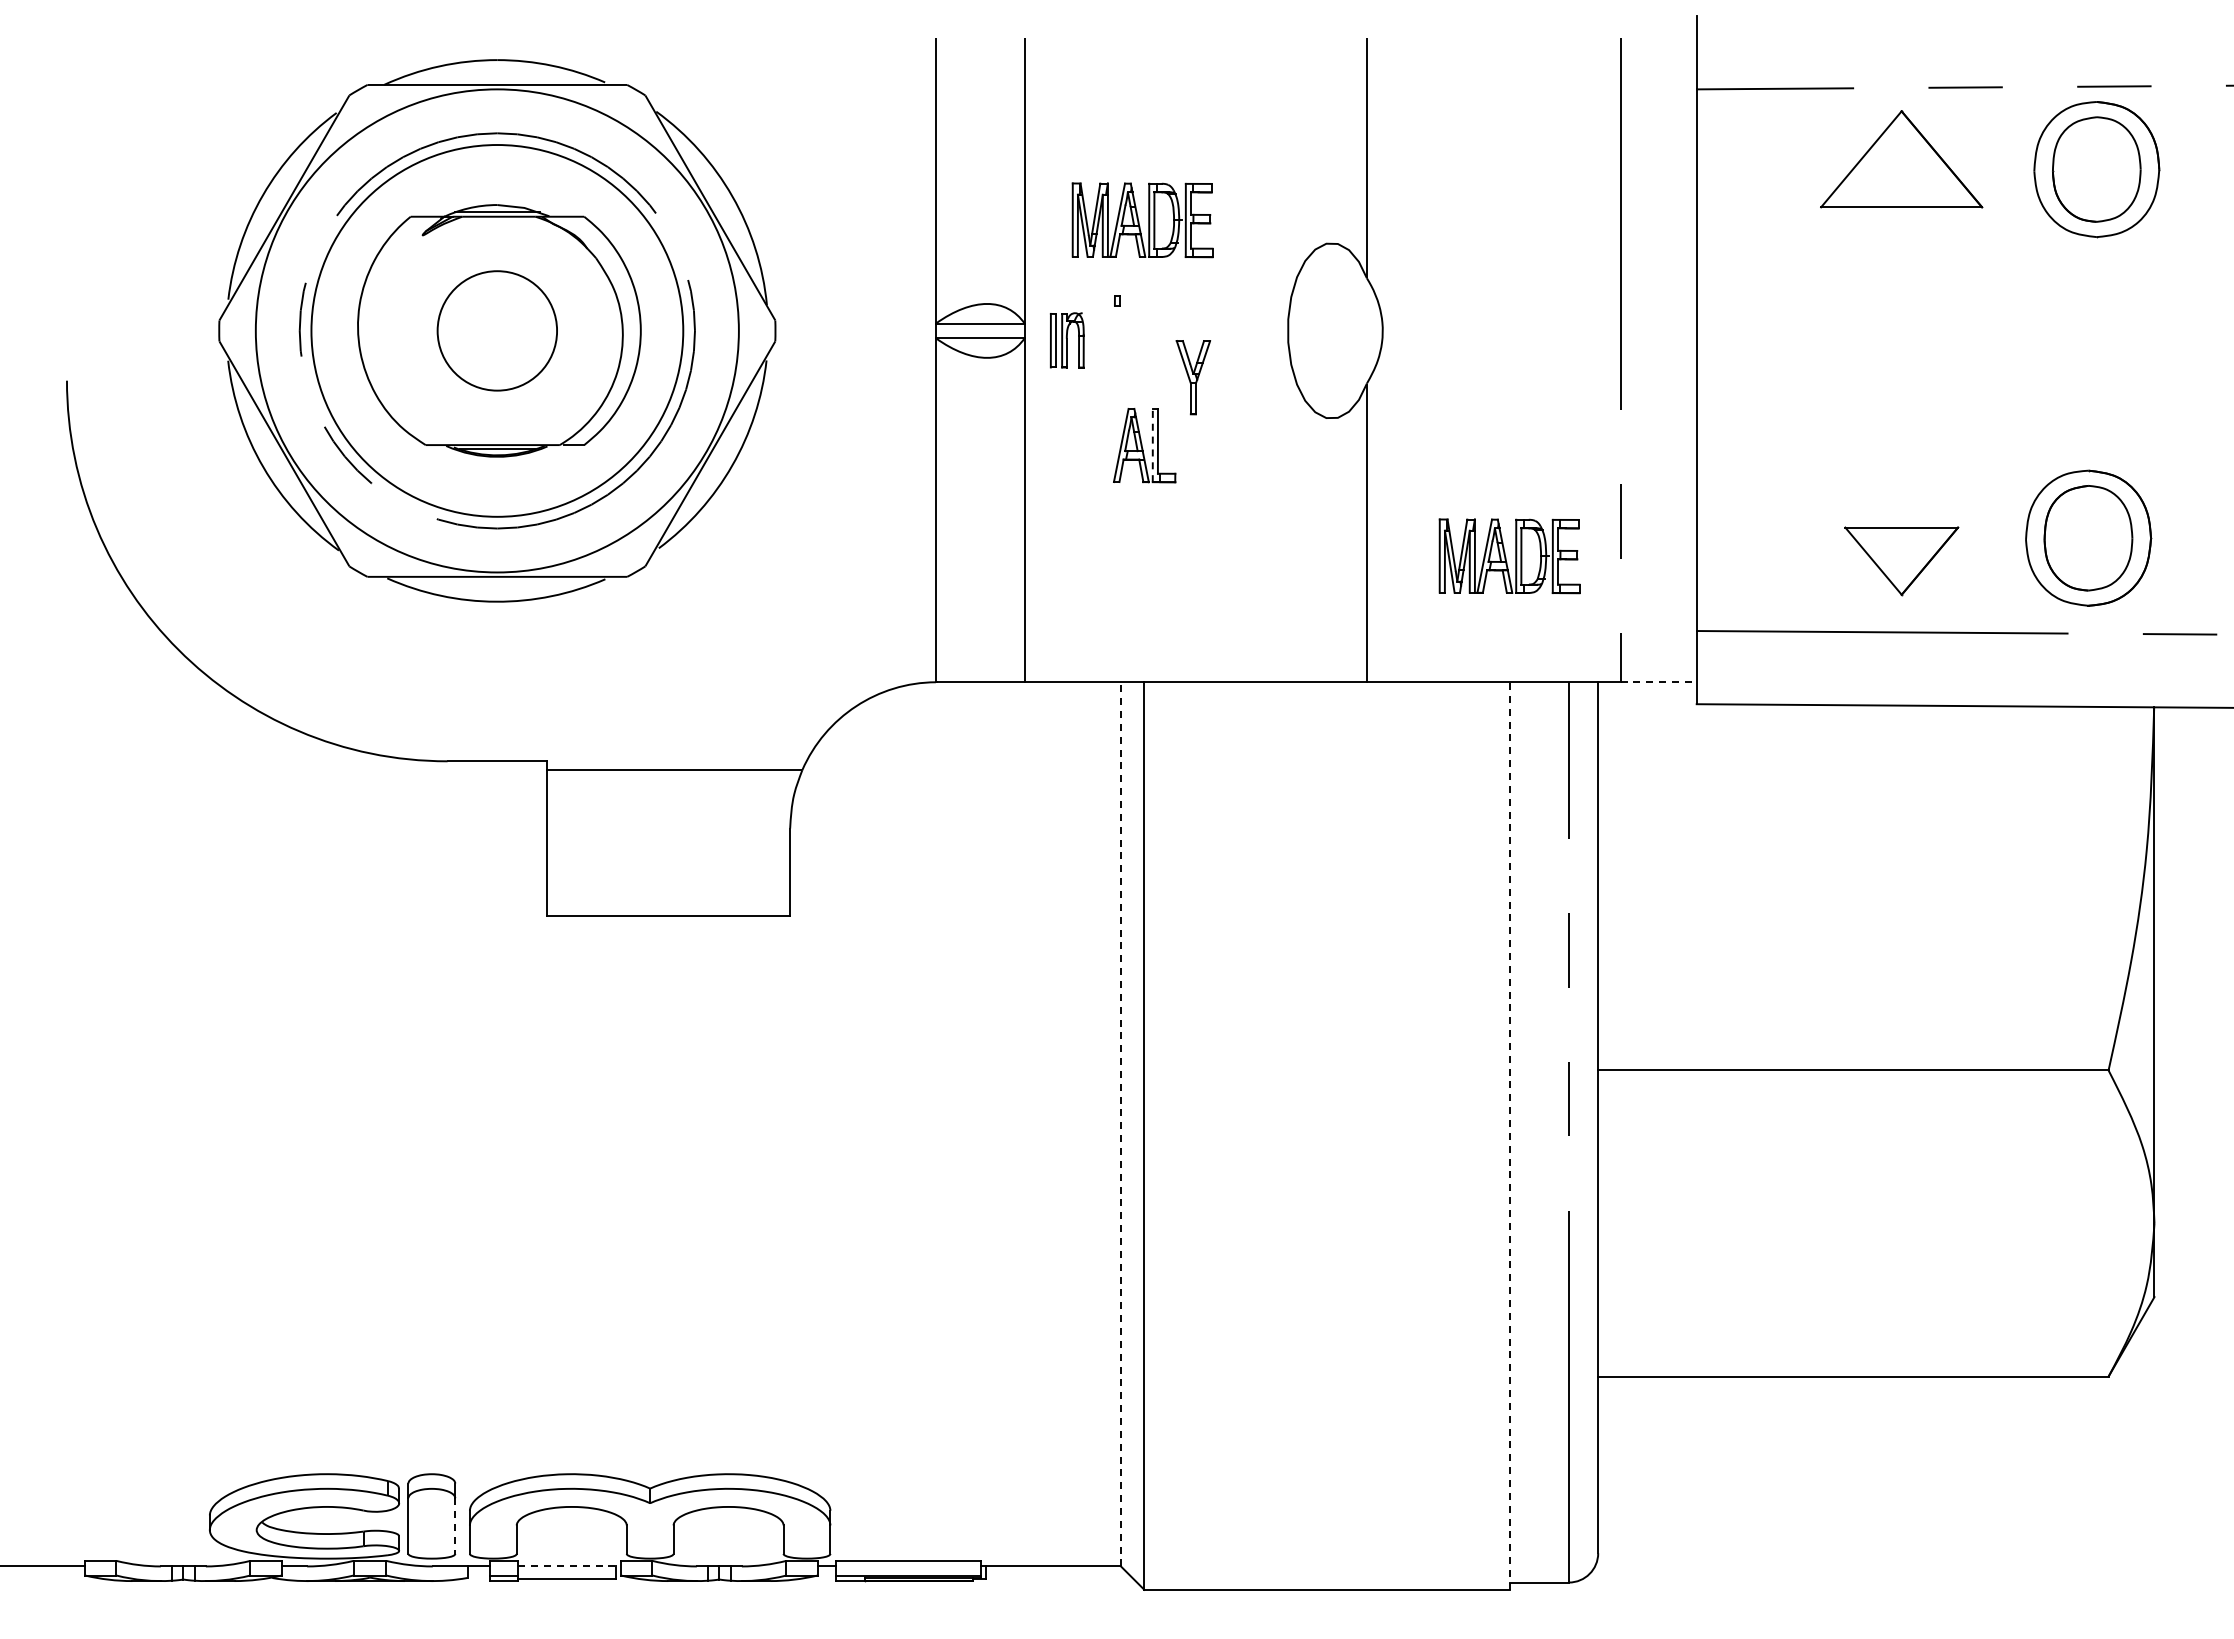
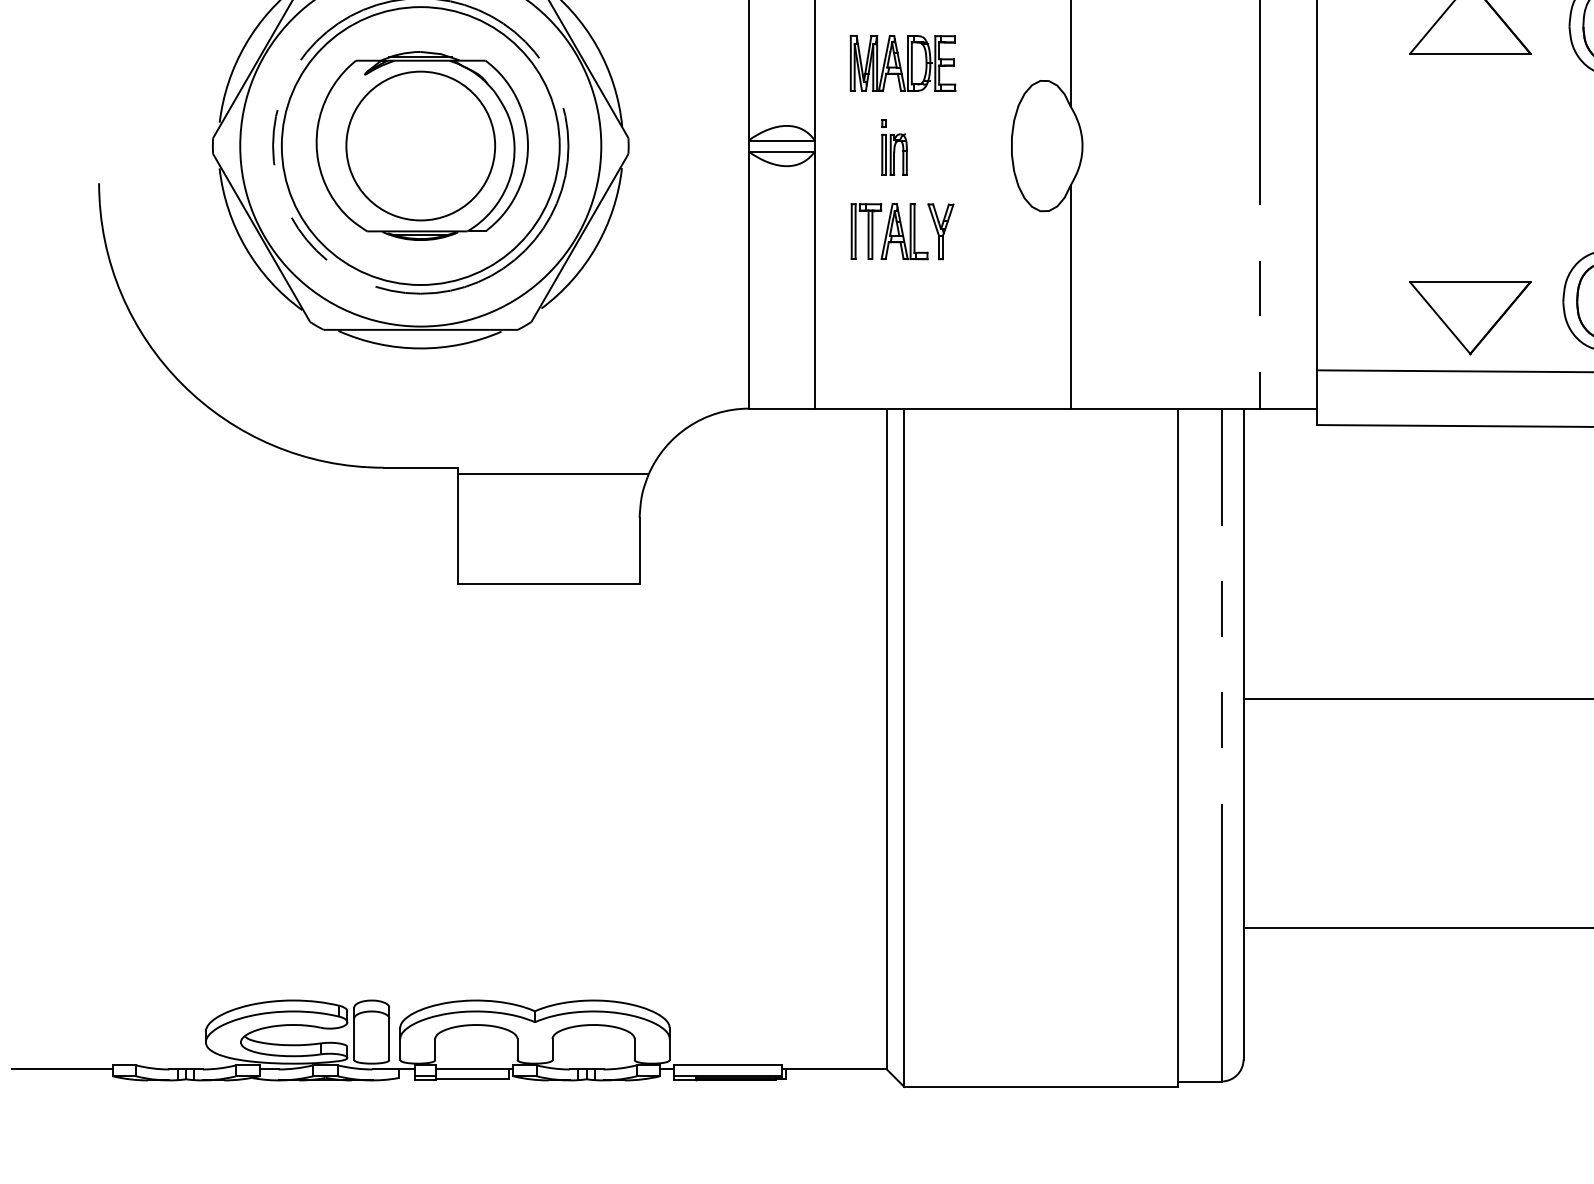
circle: (496, 330) -> (420, 145), size x1.67
part: (1066, 340) -> (893, 154), moved
part: (1193, 377) -> (941, 231), moved
part: (1093, 444) -> (866, 230), added
line: (1152, 445) -> (910, 231), dashed -> solid
part: (1509, 556) -> (1177, 314), removed
part: (1901, 561) -> (1470, 318), size x1.43
line: (1659, 682) -> (1289, 408), dashed -> solid
line: (1120, 1123) -> (886, 738), dashed -> solid
line: (1510, 1136) -> (1177, 748), dashed -> solid
line: (455, 1526) -> (389, 1039), dashed -> solid
line: (570, 1566) -> (475, 1069), dashed -> solid

